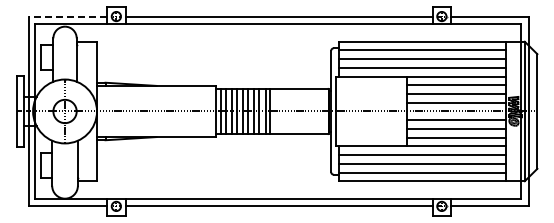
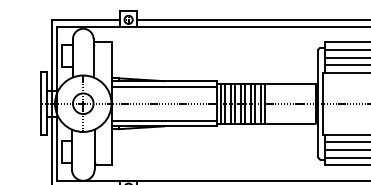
line: (68, 16) -> (86, 19), dashed -> solid
line: (156, 92) -> (164, 86), added
line: (156, 130) -> (164, 120), added

